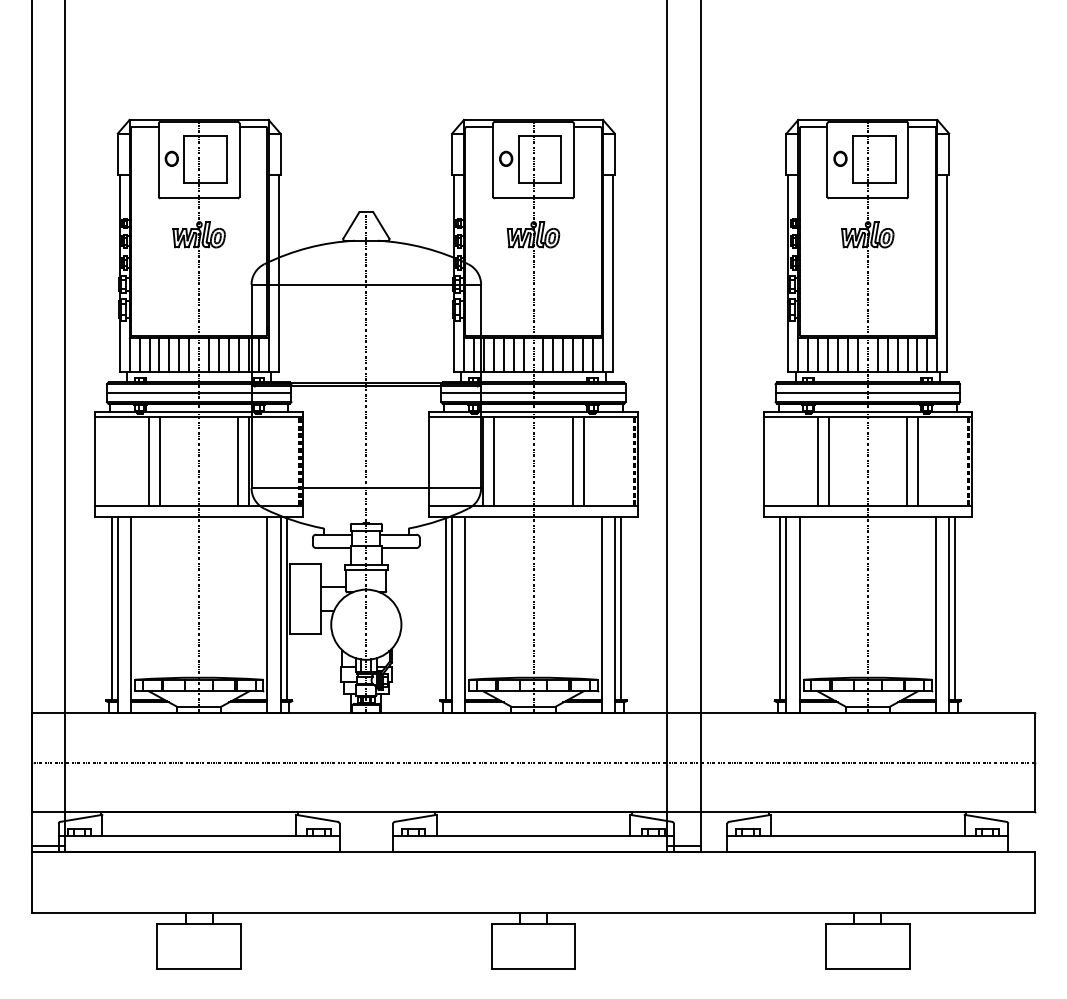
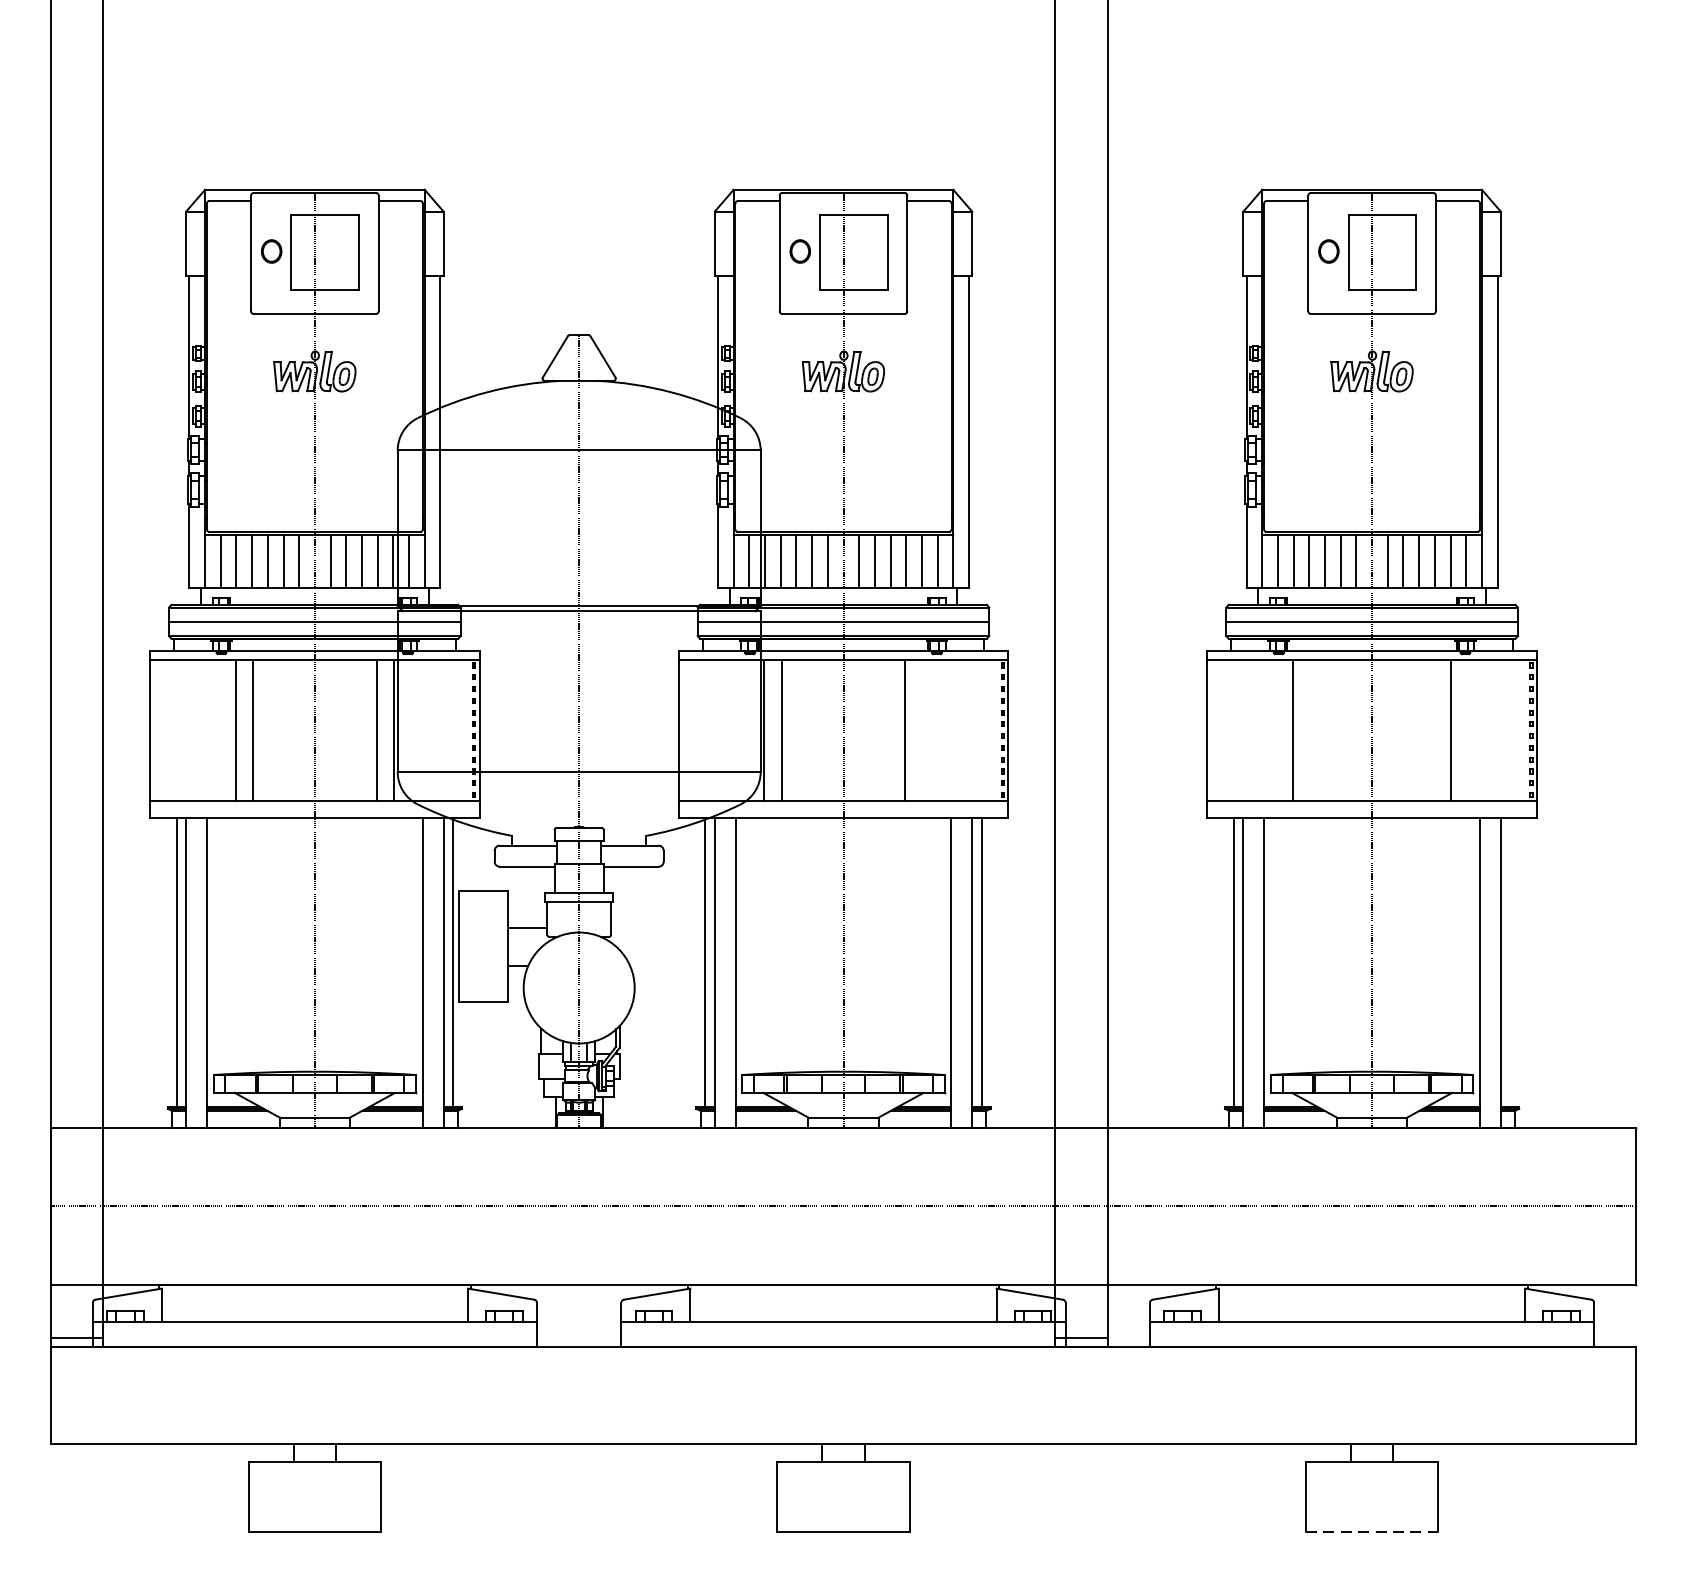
line: (583, 461) -> (922, 729), removed
line: (828, 461) -> (1309, 729), removed
line: (906, 461) -> (1433, 729), removed
line: (955, 607) -> (1510, 960), removed
line: (867, 968) -> (1371, 1531), solid -> dashed

